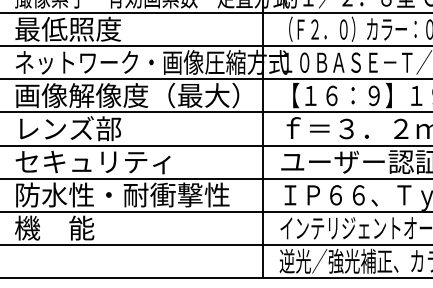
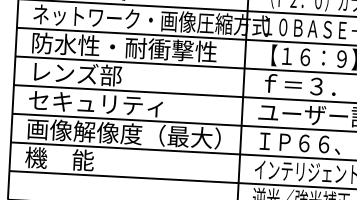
text: (127, 95) -> (128, 47), 画像解像度（最大） -> 防水性・耐衝撃性
text: (127, 194) -> (124, 133), 防水性・耐衝撃性 -> 画像解像度（最大）

